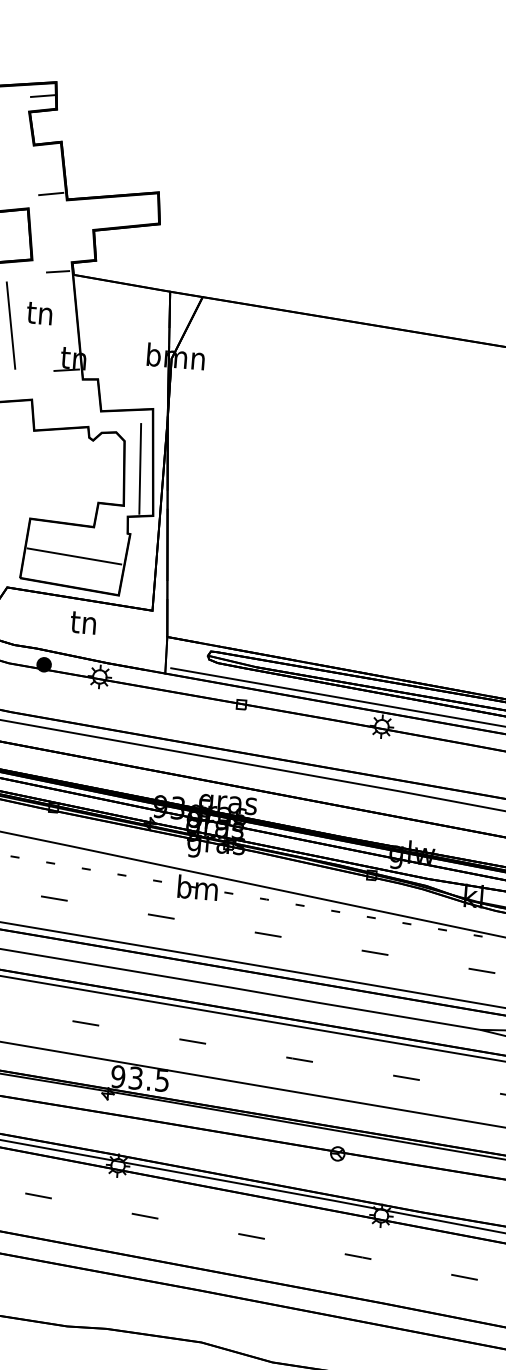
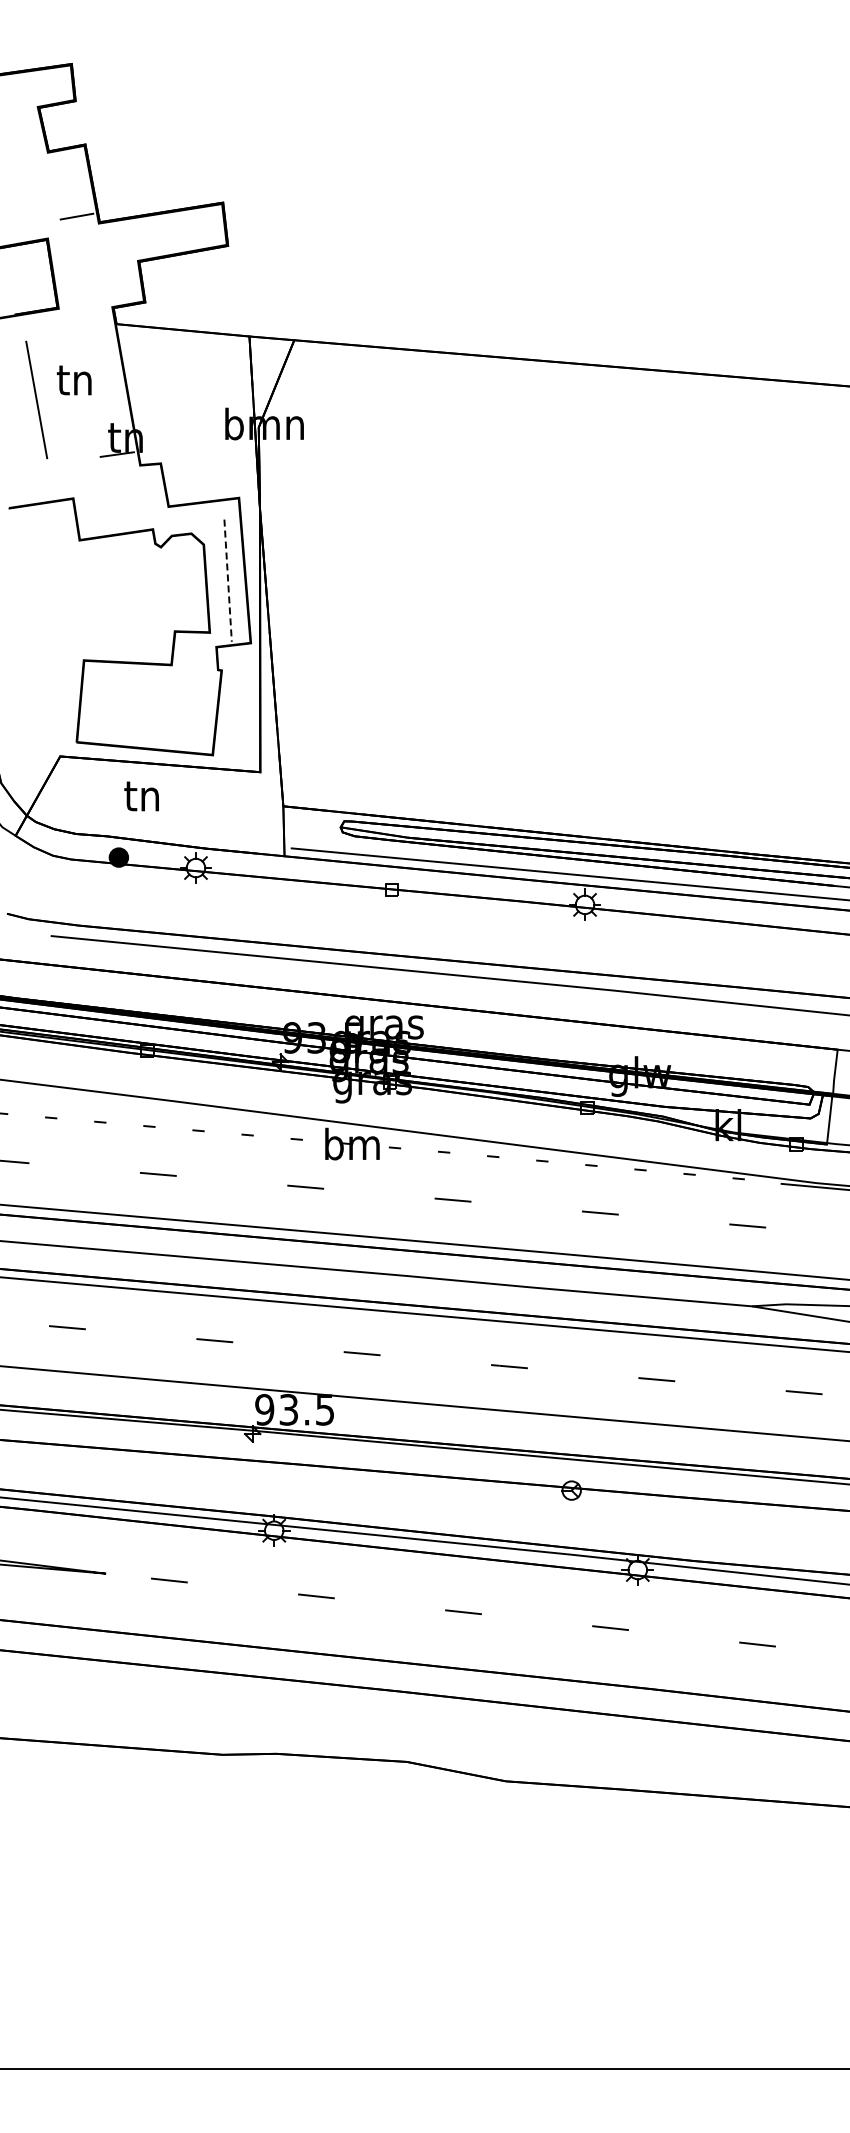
line: (42, 95) -> (54, 83), removed
line: (57, 271) -> (94, 321), removed
line: (140, 469) -> (228, 581), solid -> dashed
line: (73, 556) -> (147, 706), removed
text: (83, 623) -> (141, 796), moved

